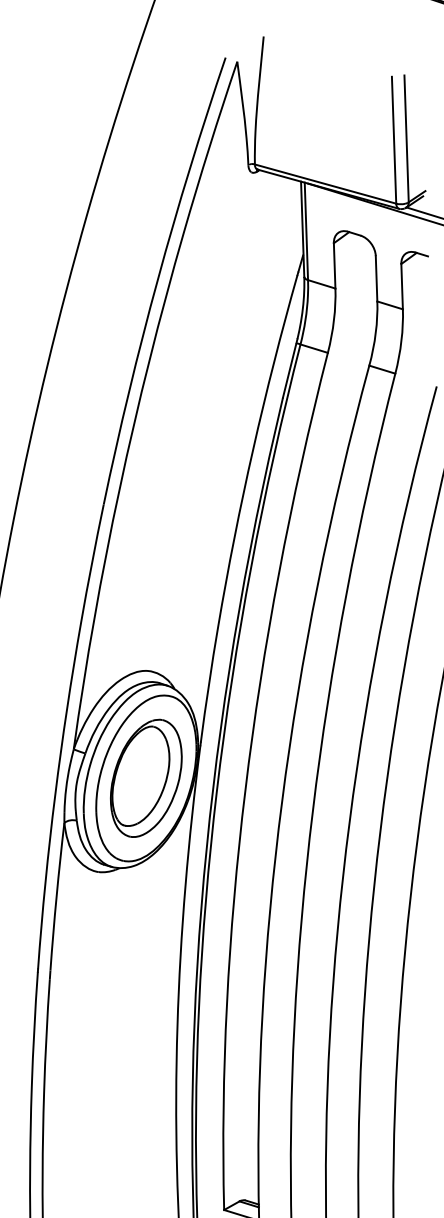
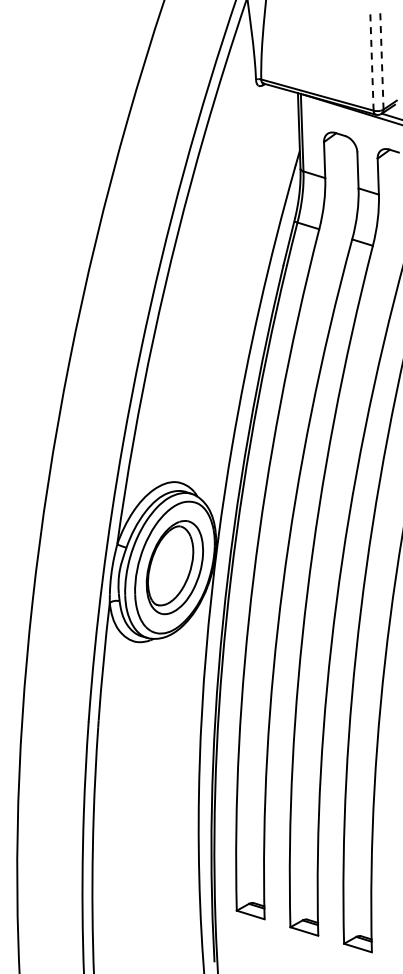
line: (406, 138) -> (381, 58), solid -> dashed
line: (393, 139) -> (371, 59), solid -> dashed

